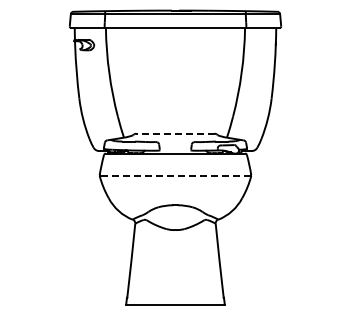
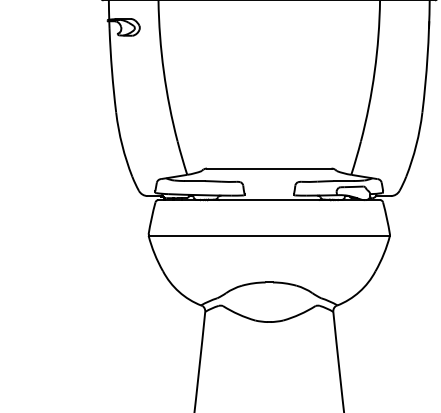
line: (175, 133) -> (269, 168), dashed -> solid
line: (175, 175) -> (269, 235), dashed -> solid

